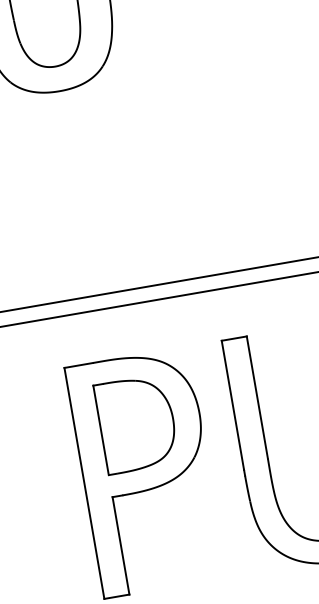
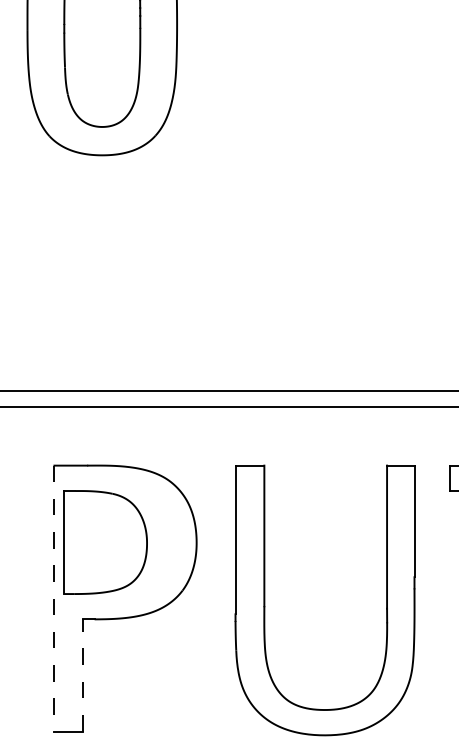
part: (136, 424) -> (105, 542), moved
line: (84, 483) -> (54, 598), solid -> dashed
line: (121, 544) -> (83, 674), solid -> dashed

